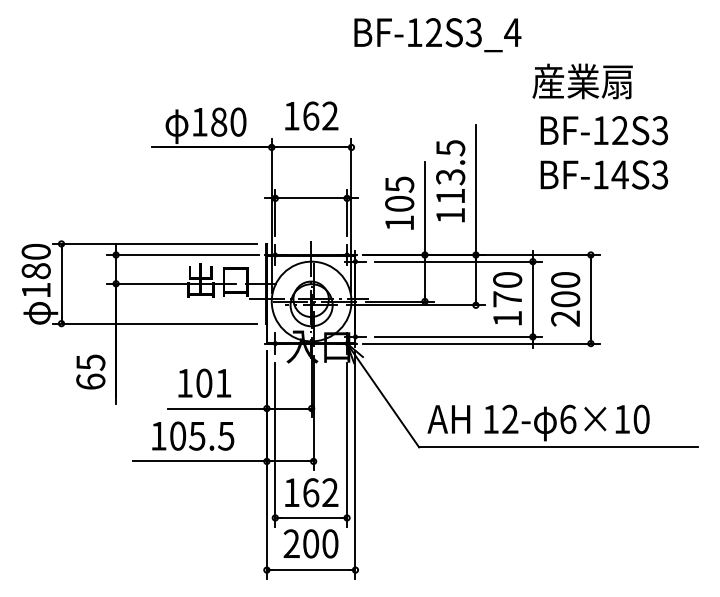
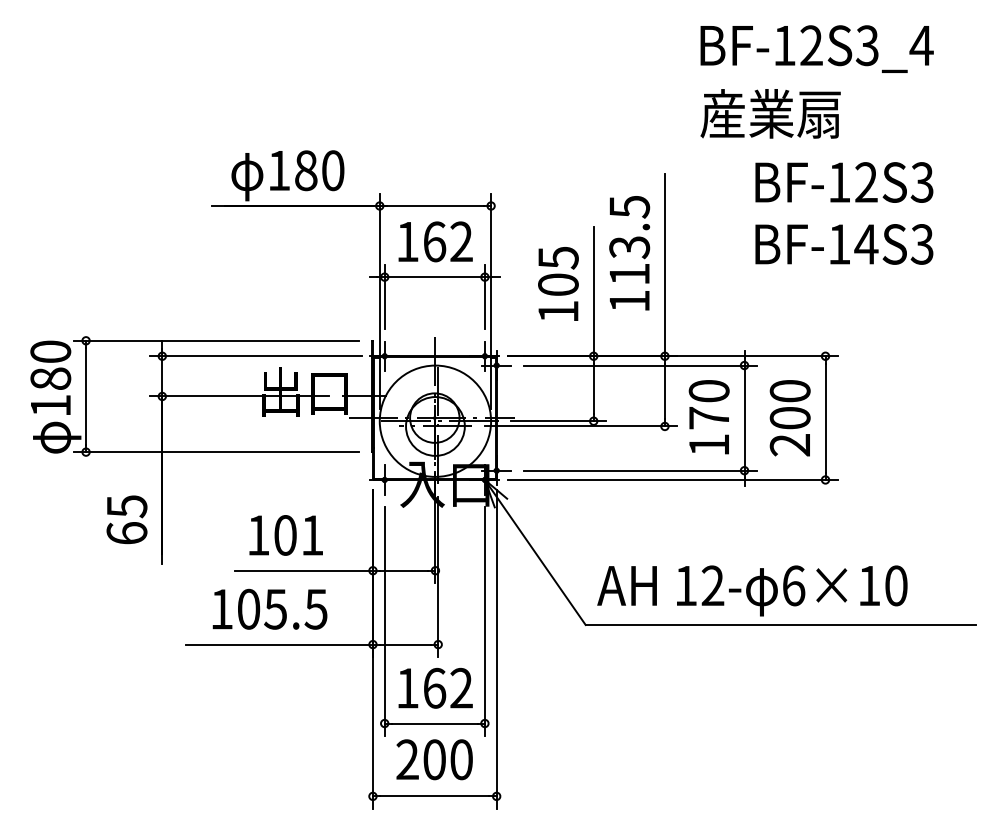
text: (437, 35) -> (816, 49), moved
text: (582, 81) -> (770, 113), moved
text: (311, 115) -> (435, 241), moved

